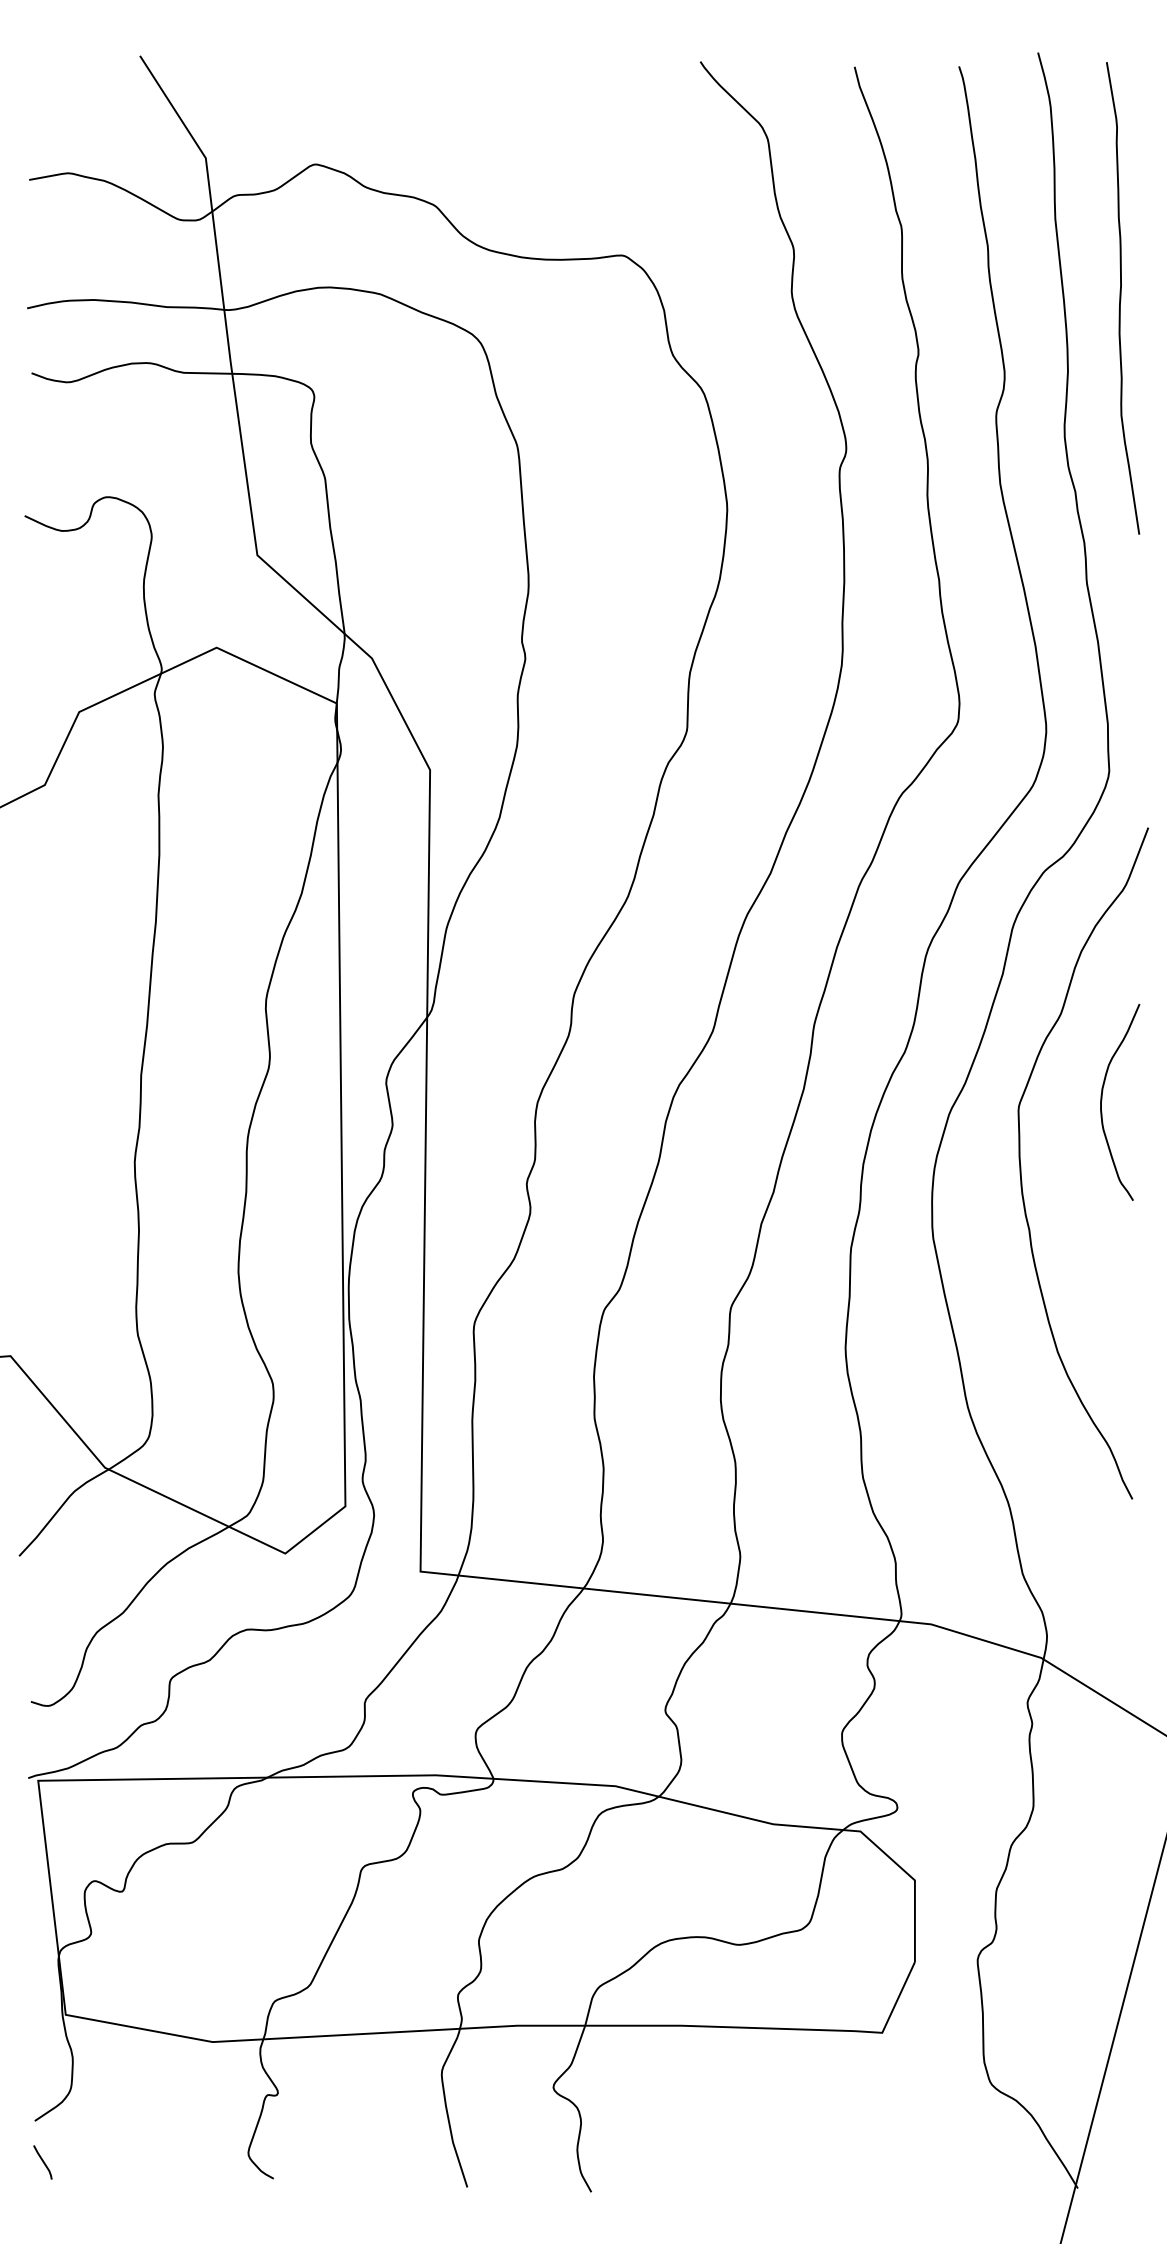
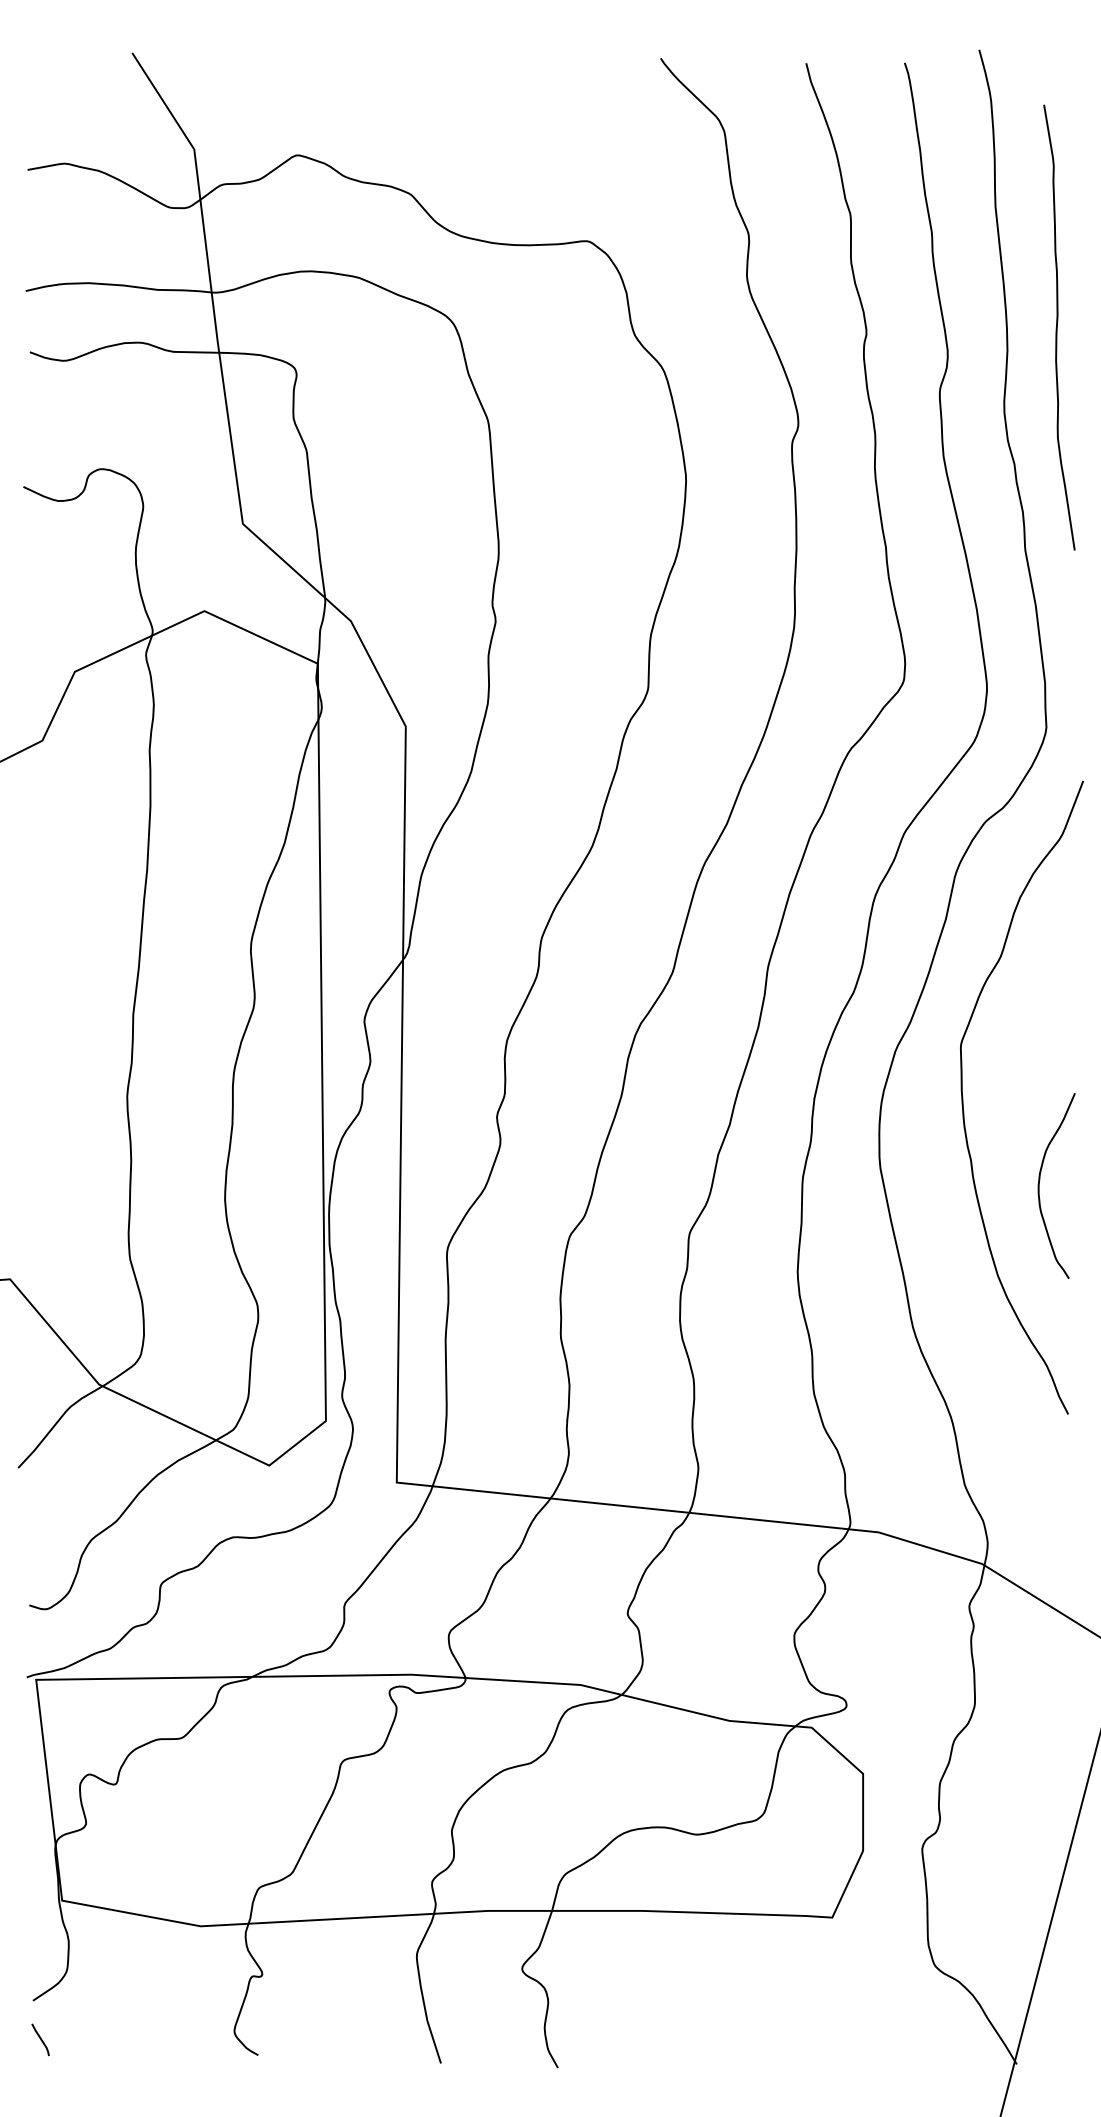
curve: (1121, 298) -> (1057, 327), moved
curve: (1102, 1096) -> (1040, 1180), moved

